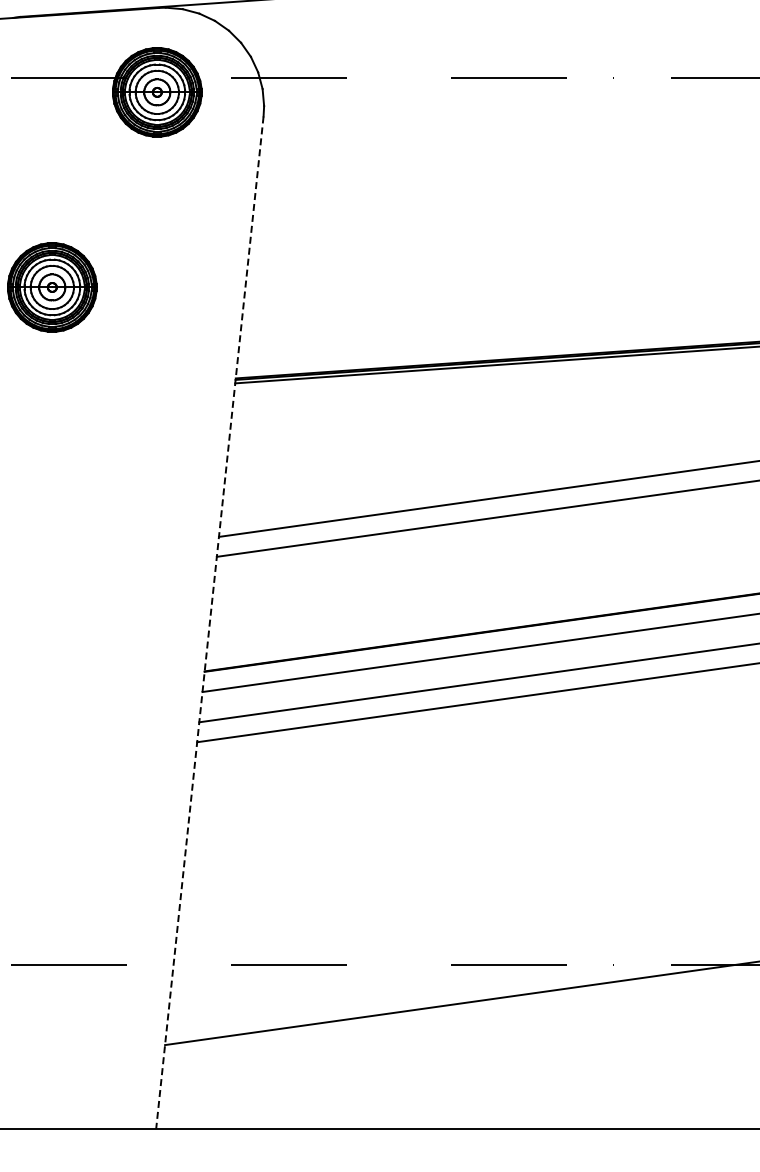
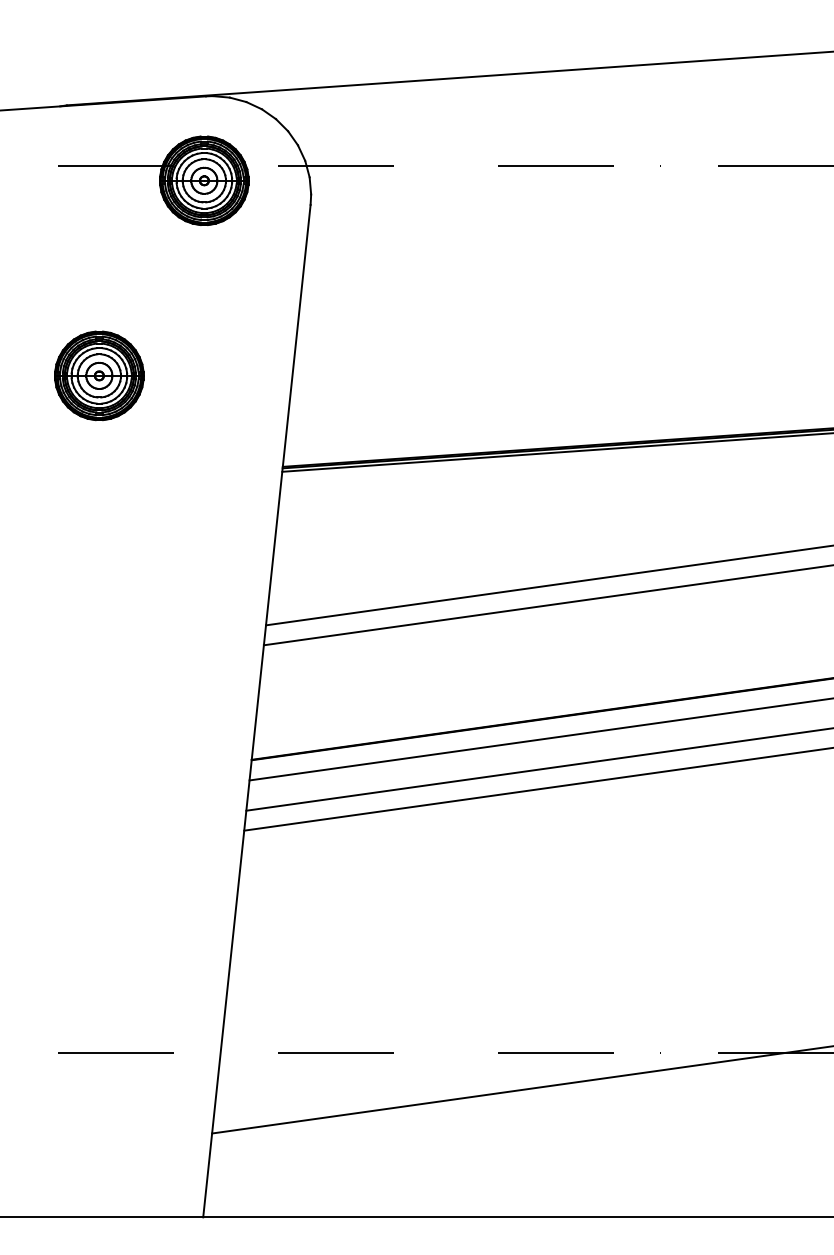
line: (209, 623) -> (256, 711), dashed -> solid

